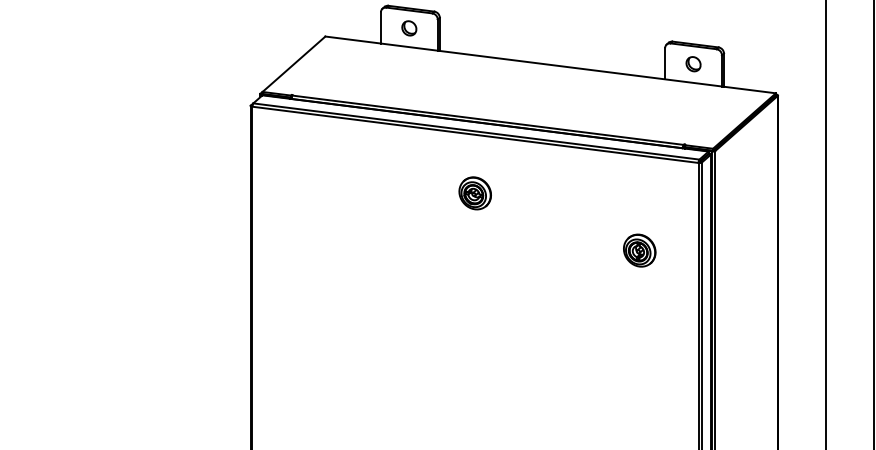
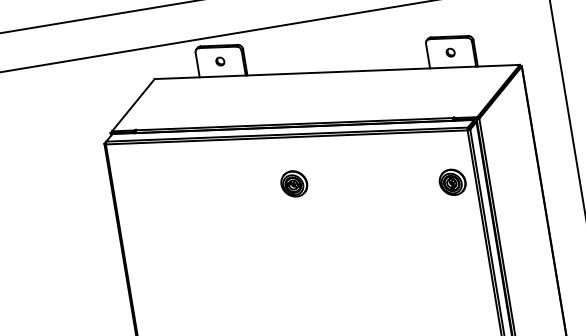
part: (409, 28) -> (220, 61), size x0.7
part: (693, 64) -> (450, 52), size x0.7
part: (639, 250) -> (452, 182), moved

